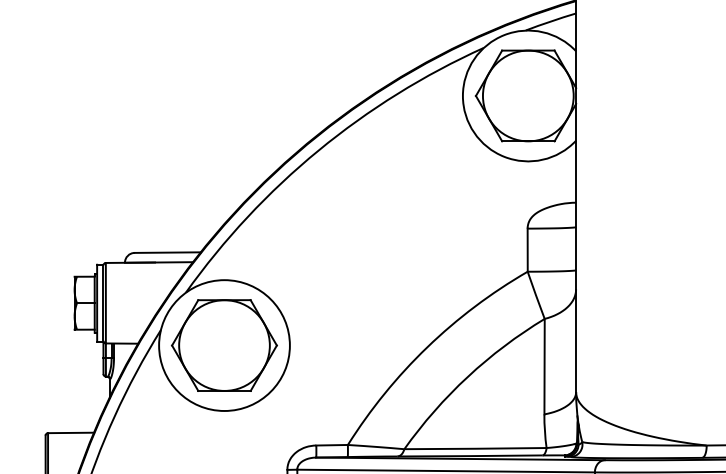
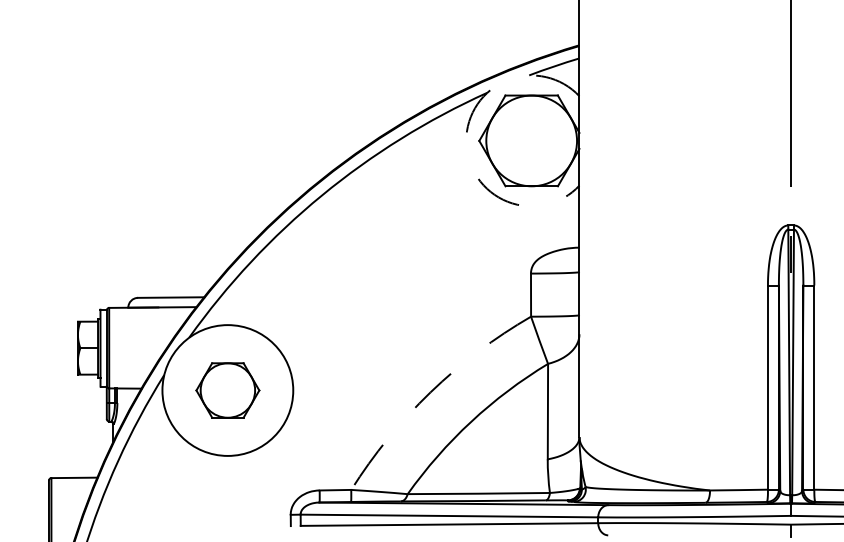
arc: (463, 95) -> (466, 140), solid -> dashed
part: (224, 345) -> (227, 390), size x0.6
arc: (427, 347) -> (430, 392), solid -> dashed

